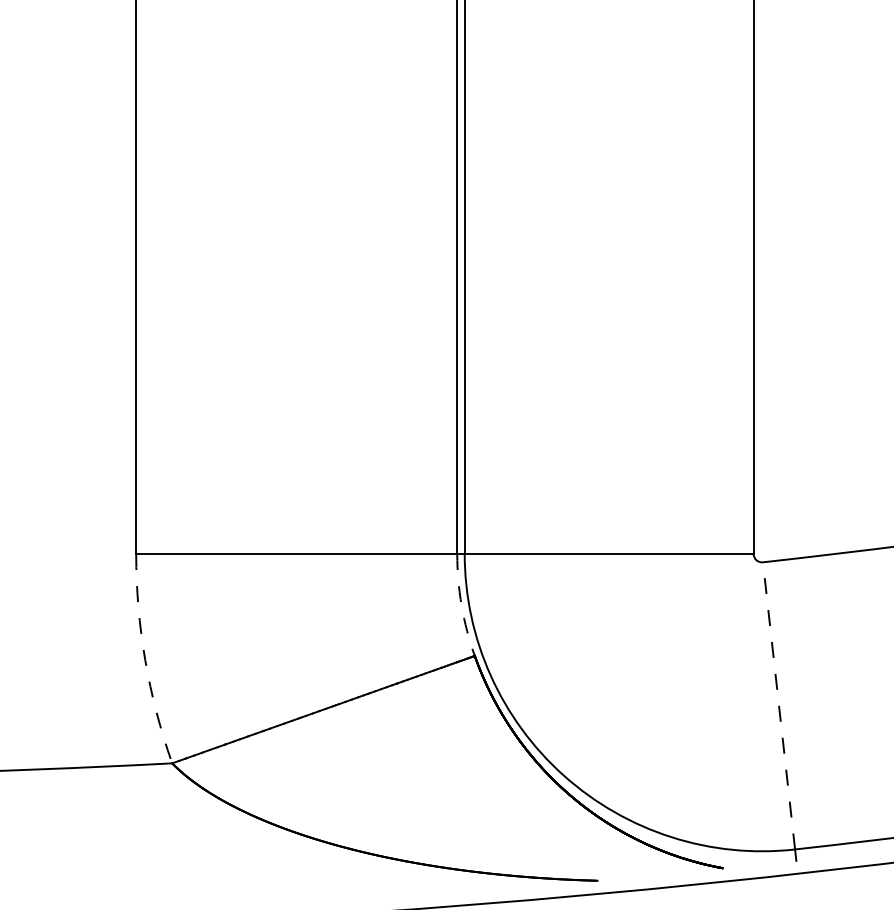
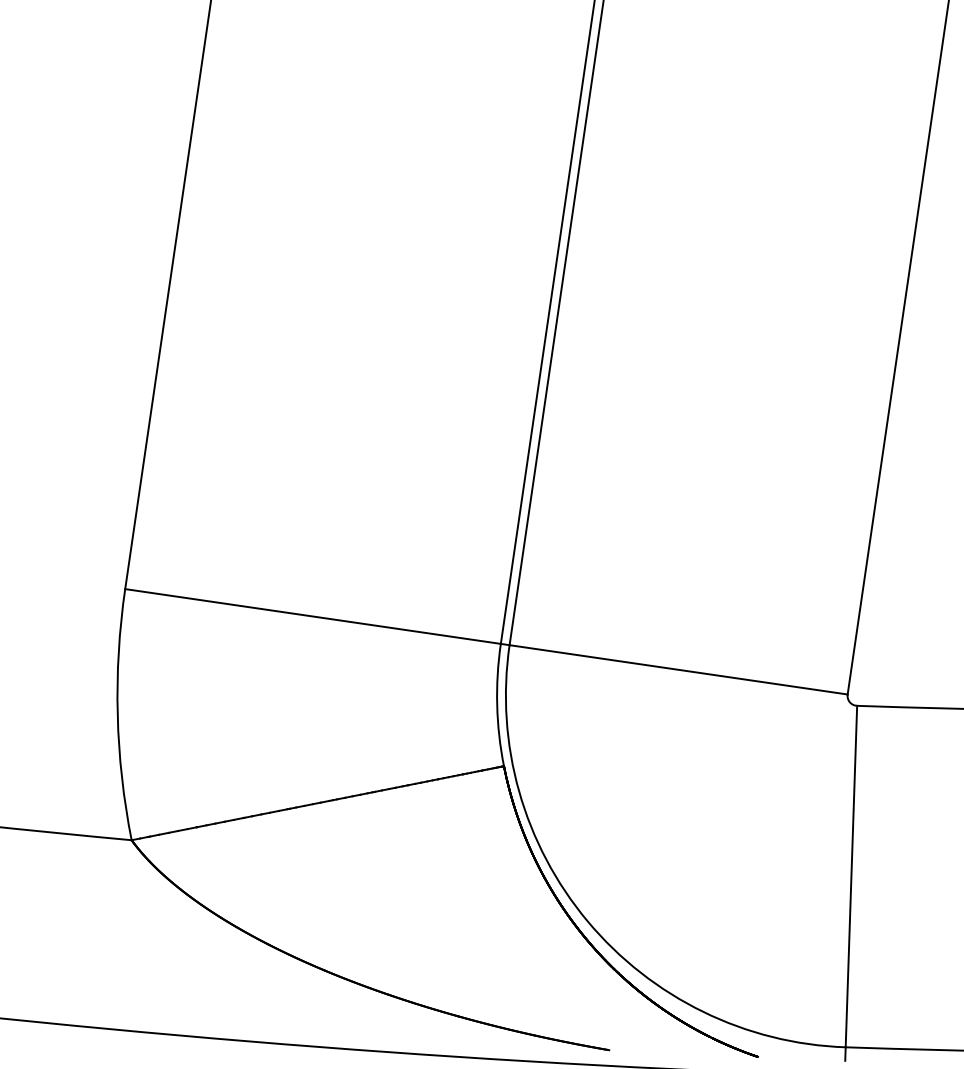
arc: (461, 605) -> (497, 704), dashed -> solid
arc: (145, 660) -> (117, 715), dashed -> solid
line: (778, 705) -> (850, 876), dashed -> solid

